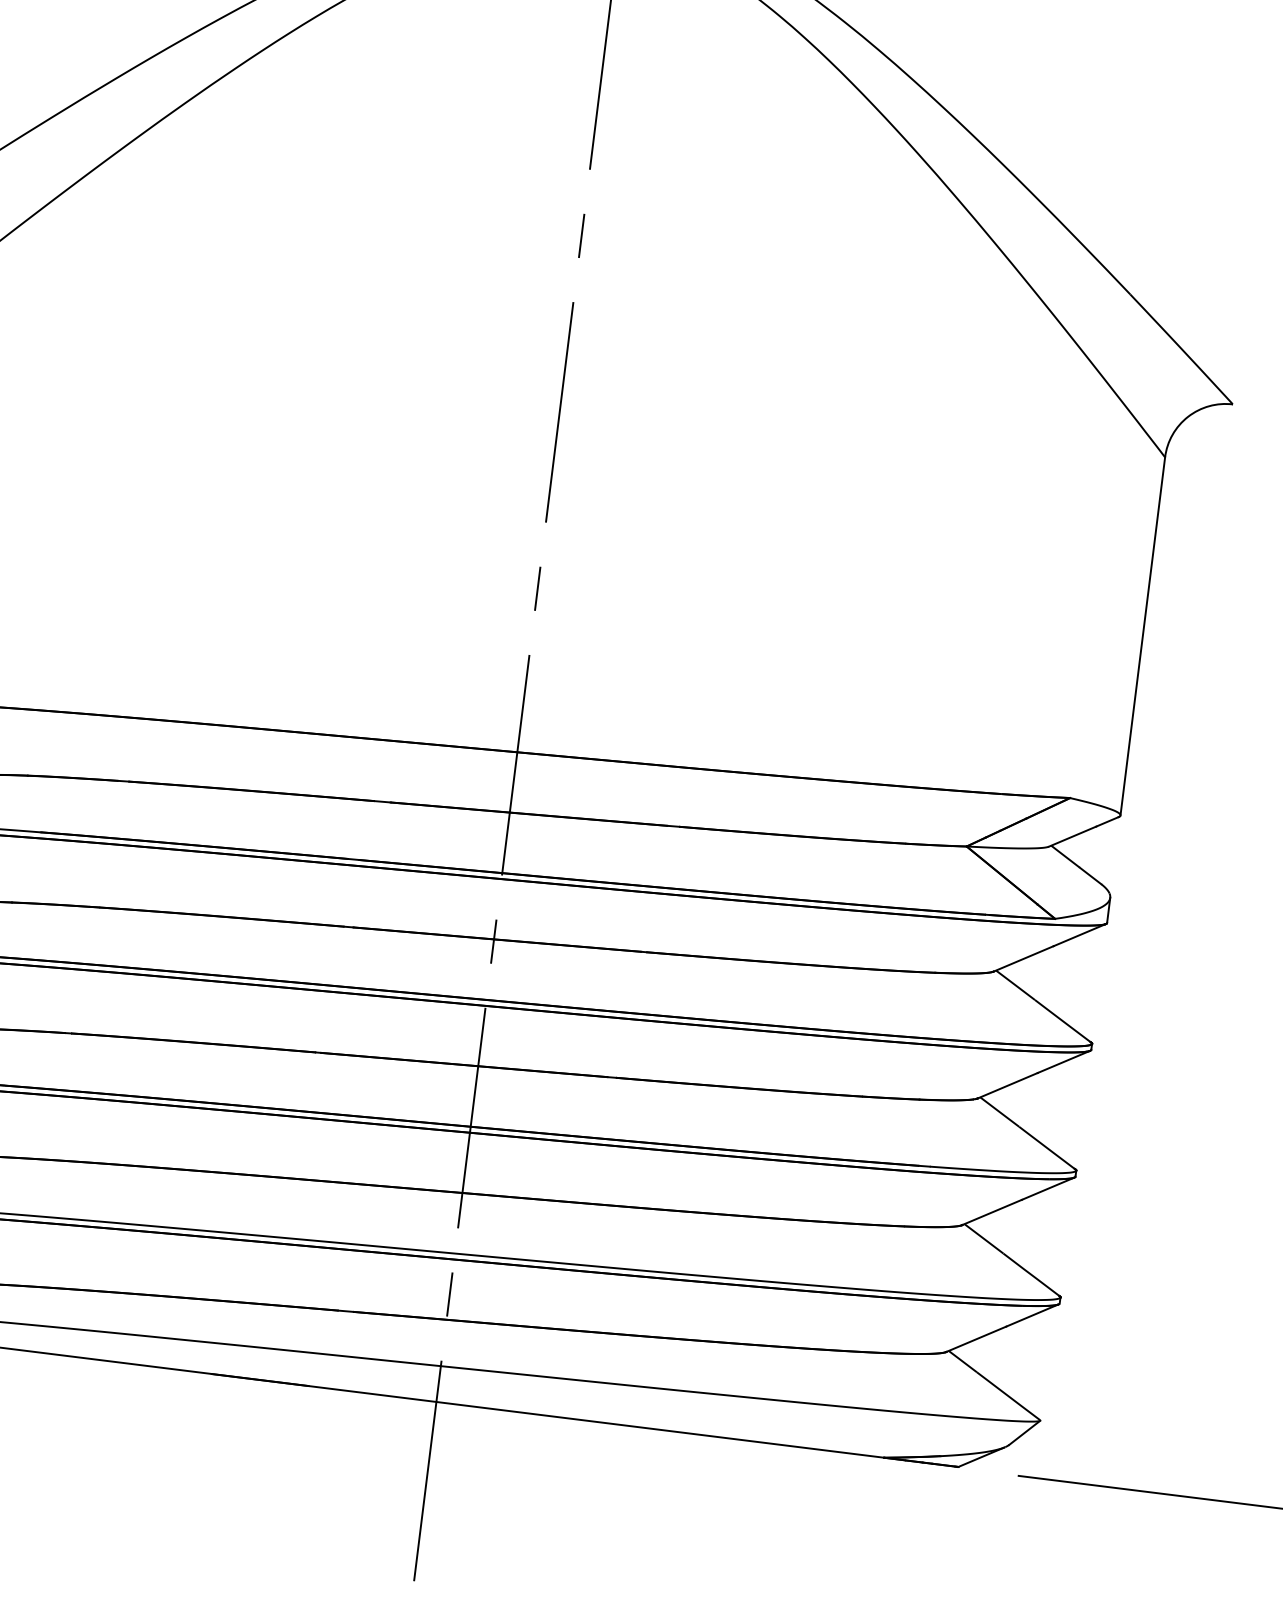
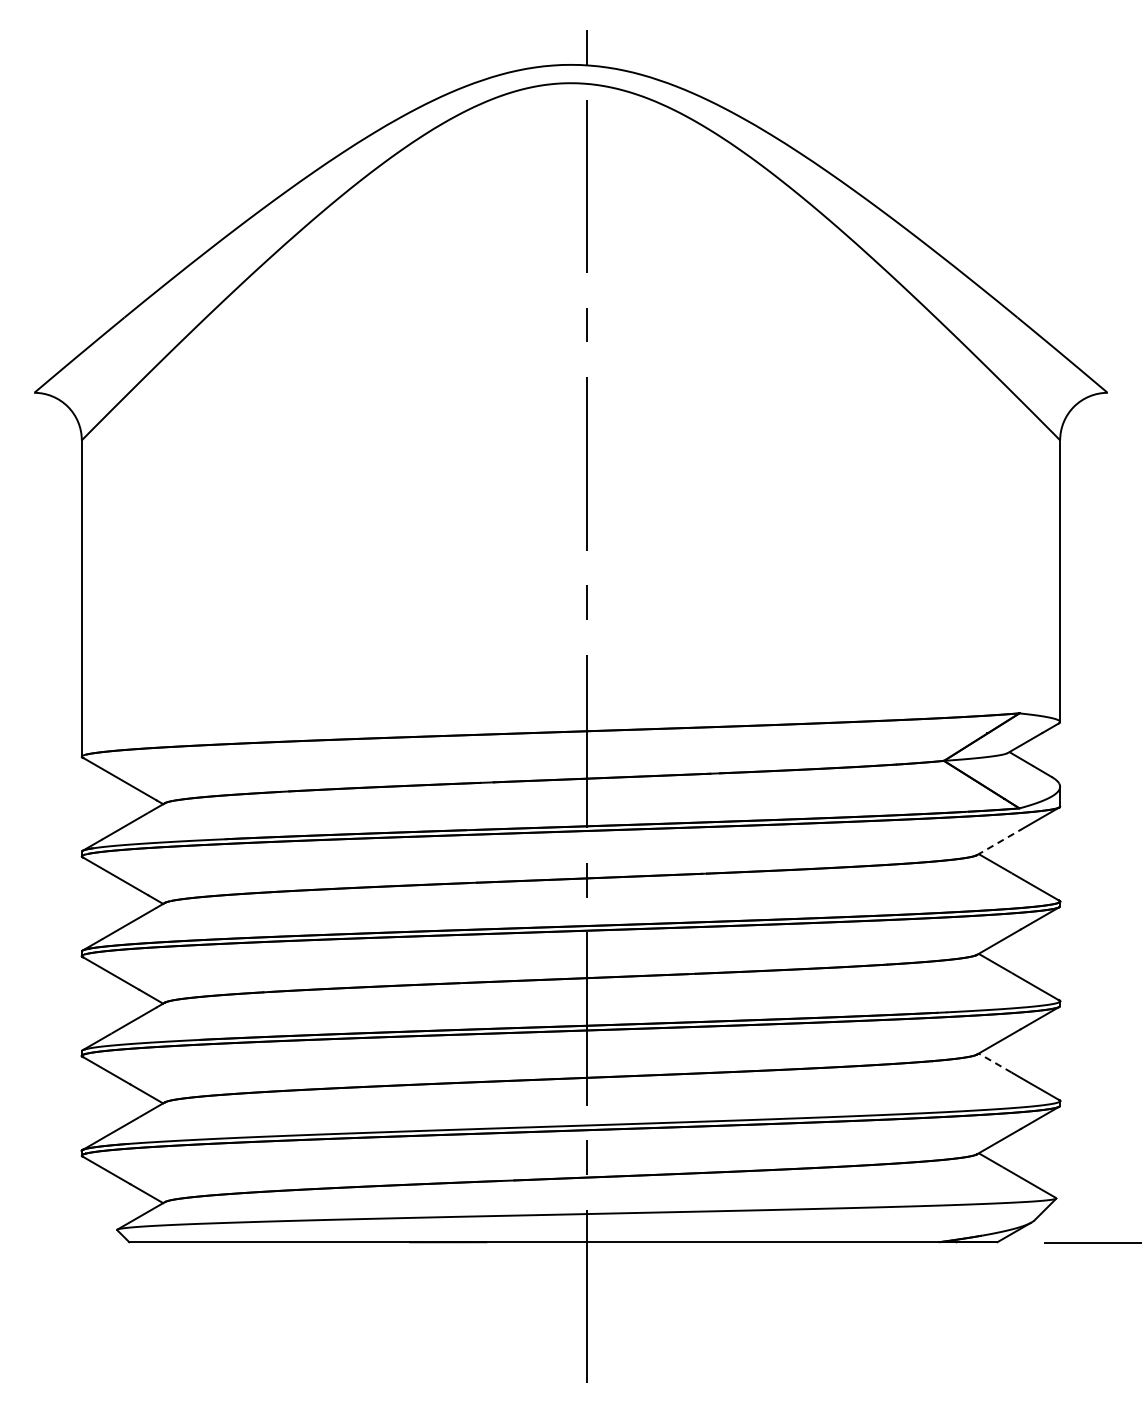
line: (1024, 959) -> (999, 842), solid -> dashed
line: (981, 1237) -> (993, 1062), solid -> dashed

